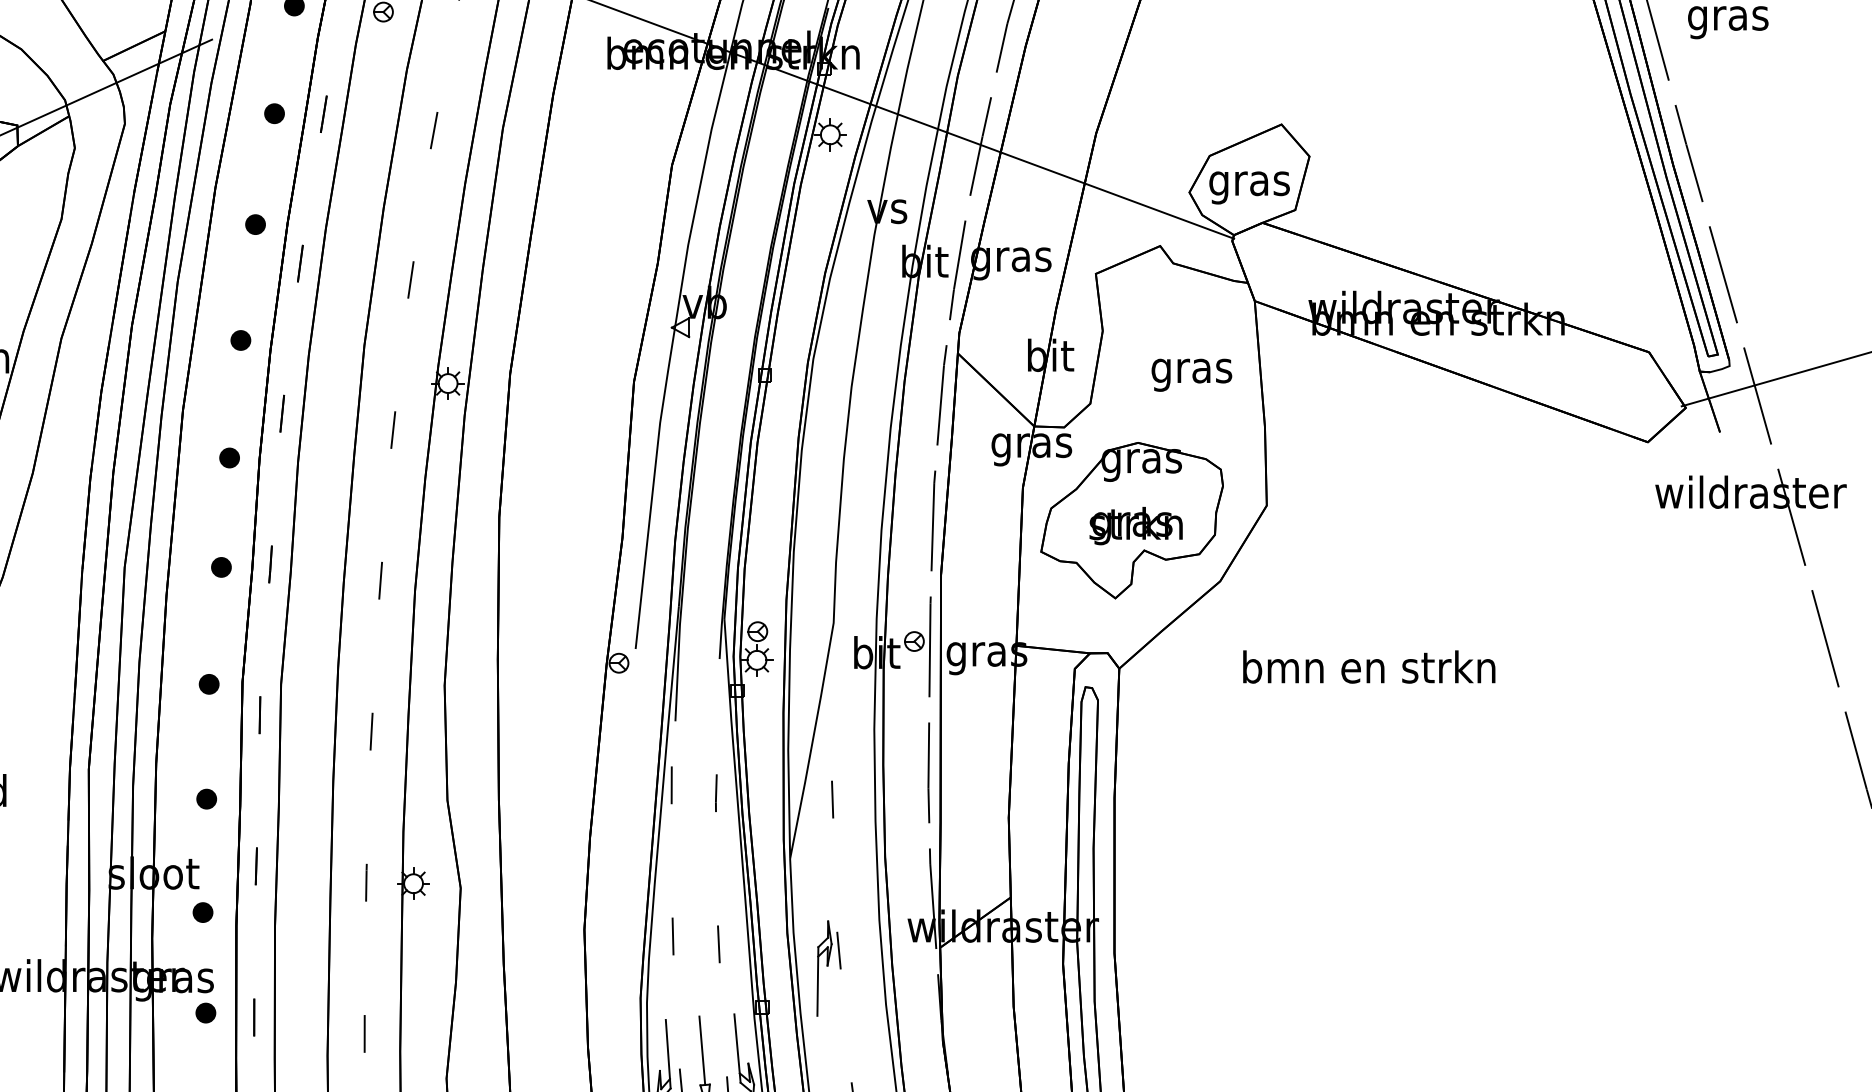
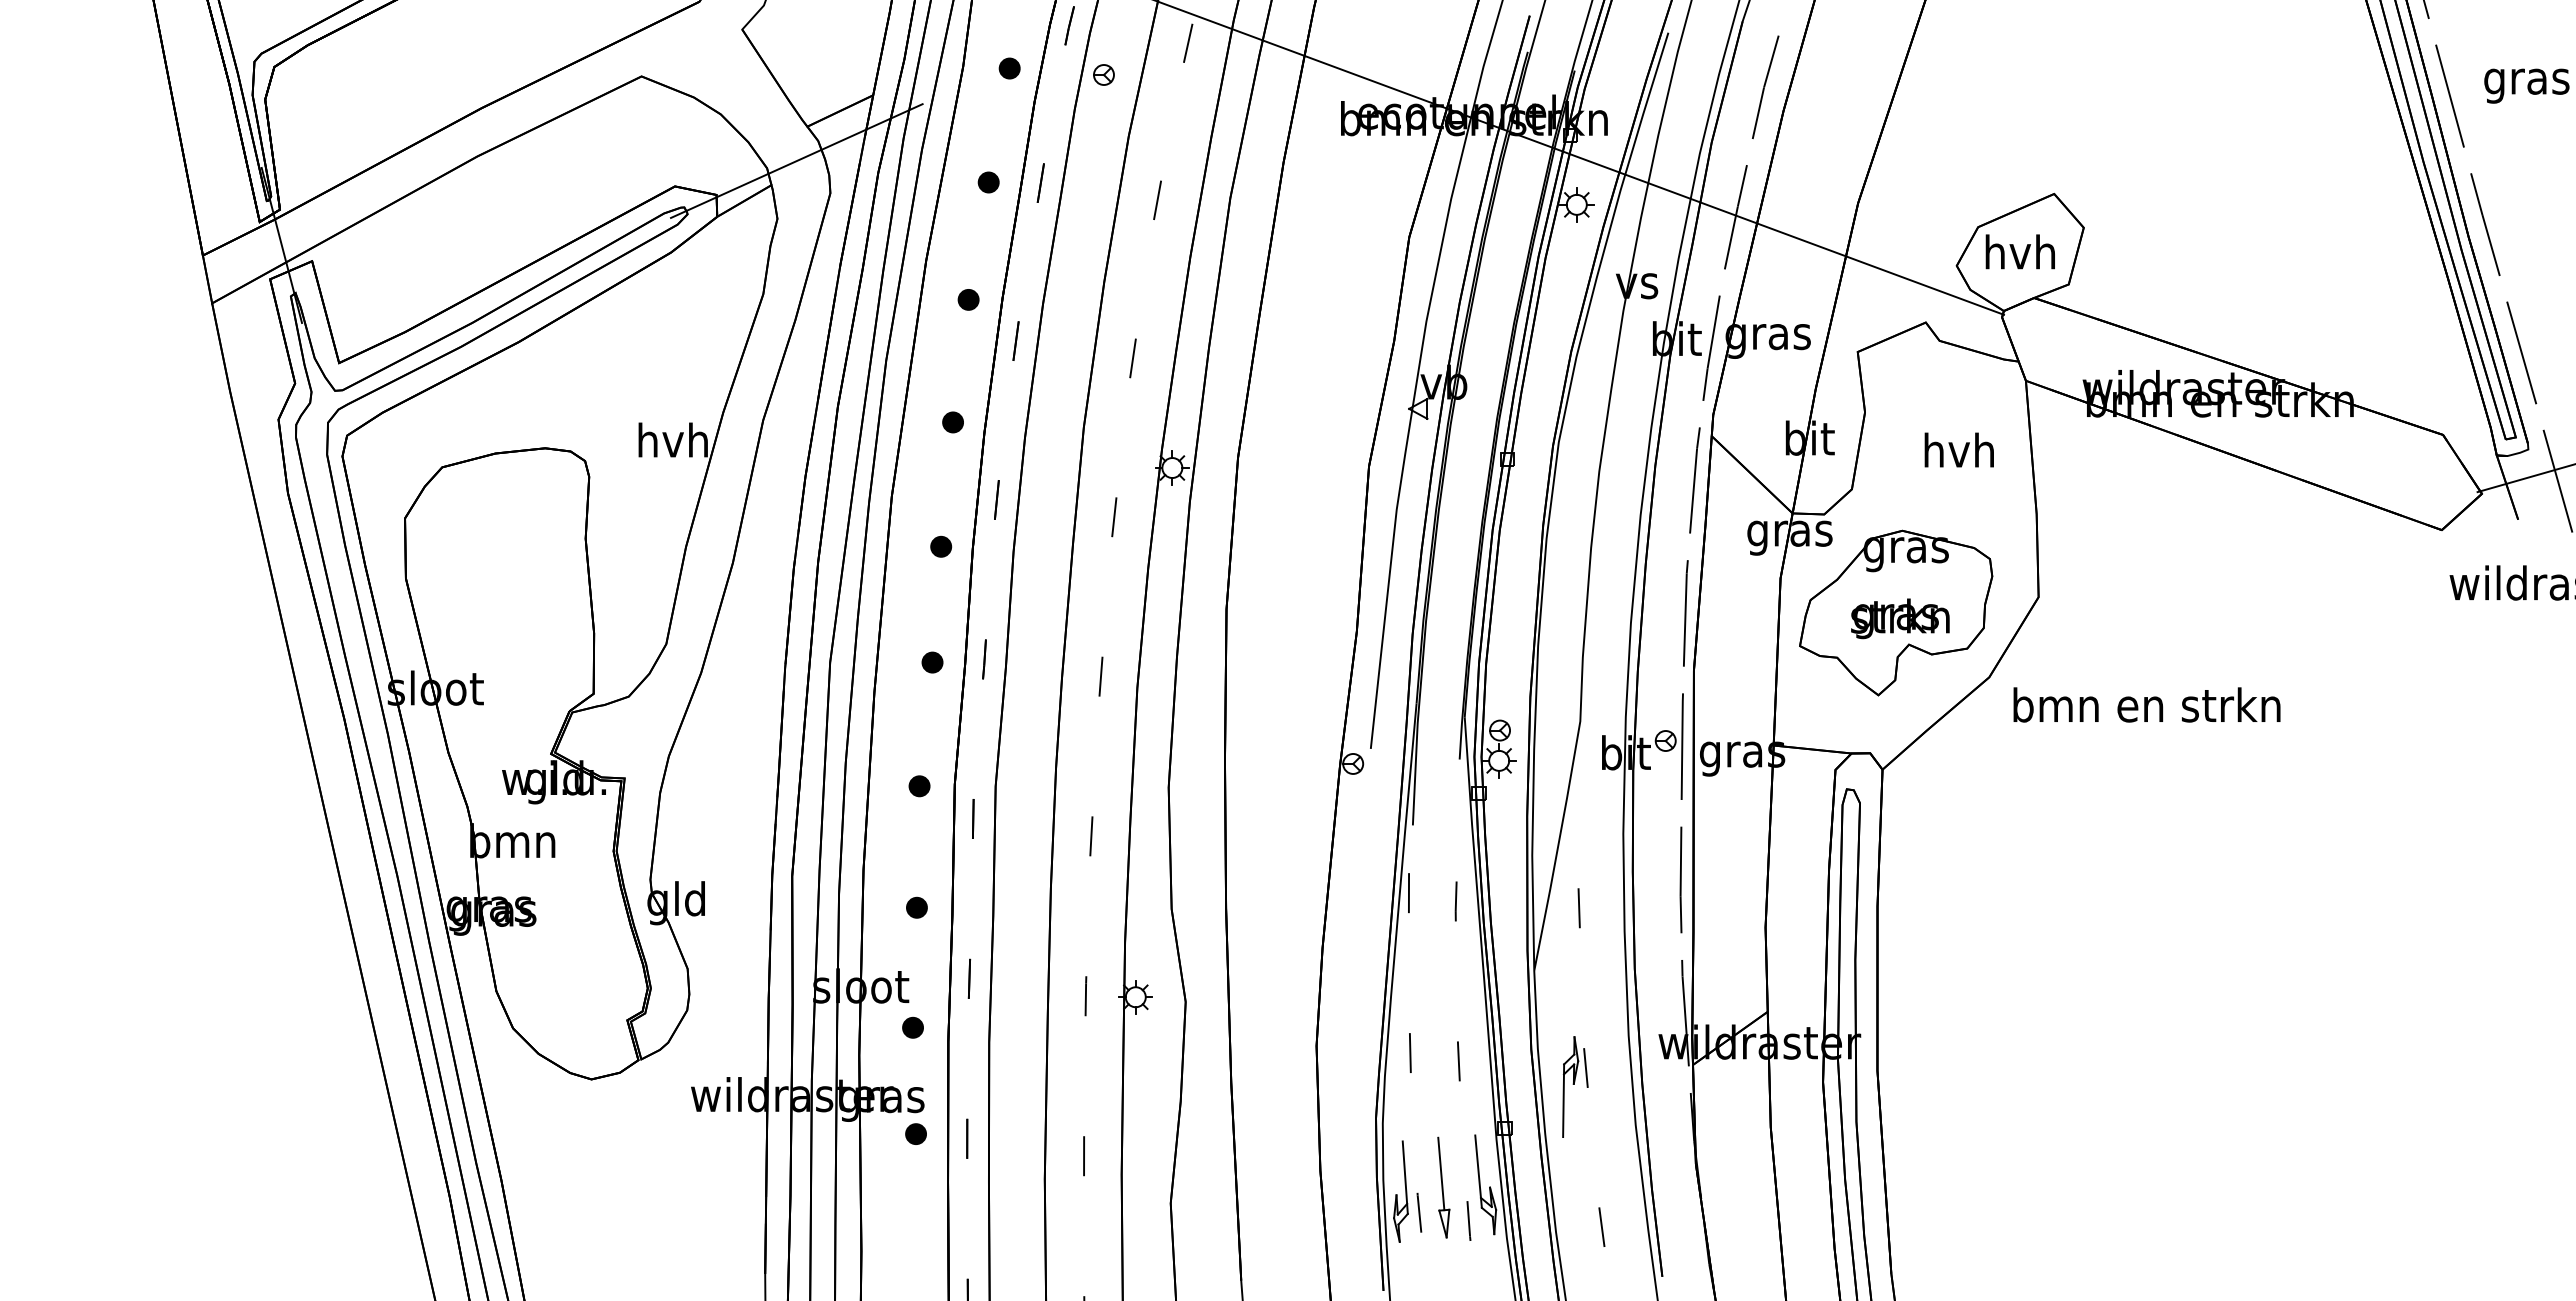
text: (1249, 183) -> (2020, 256), gras -> hvh
text: (1191, 370) -> (1958, 454), gras -> hvh
text: (1368, 666) -> (2146, 704), moved

